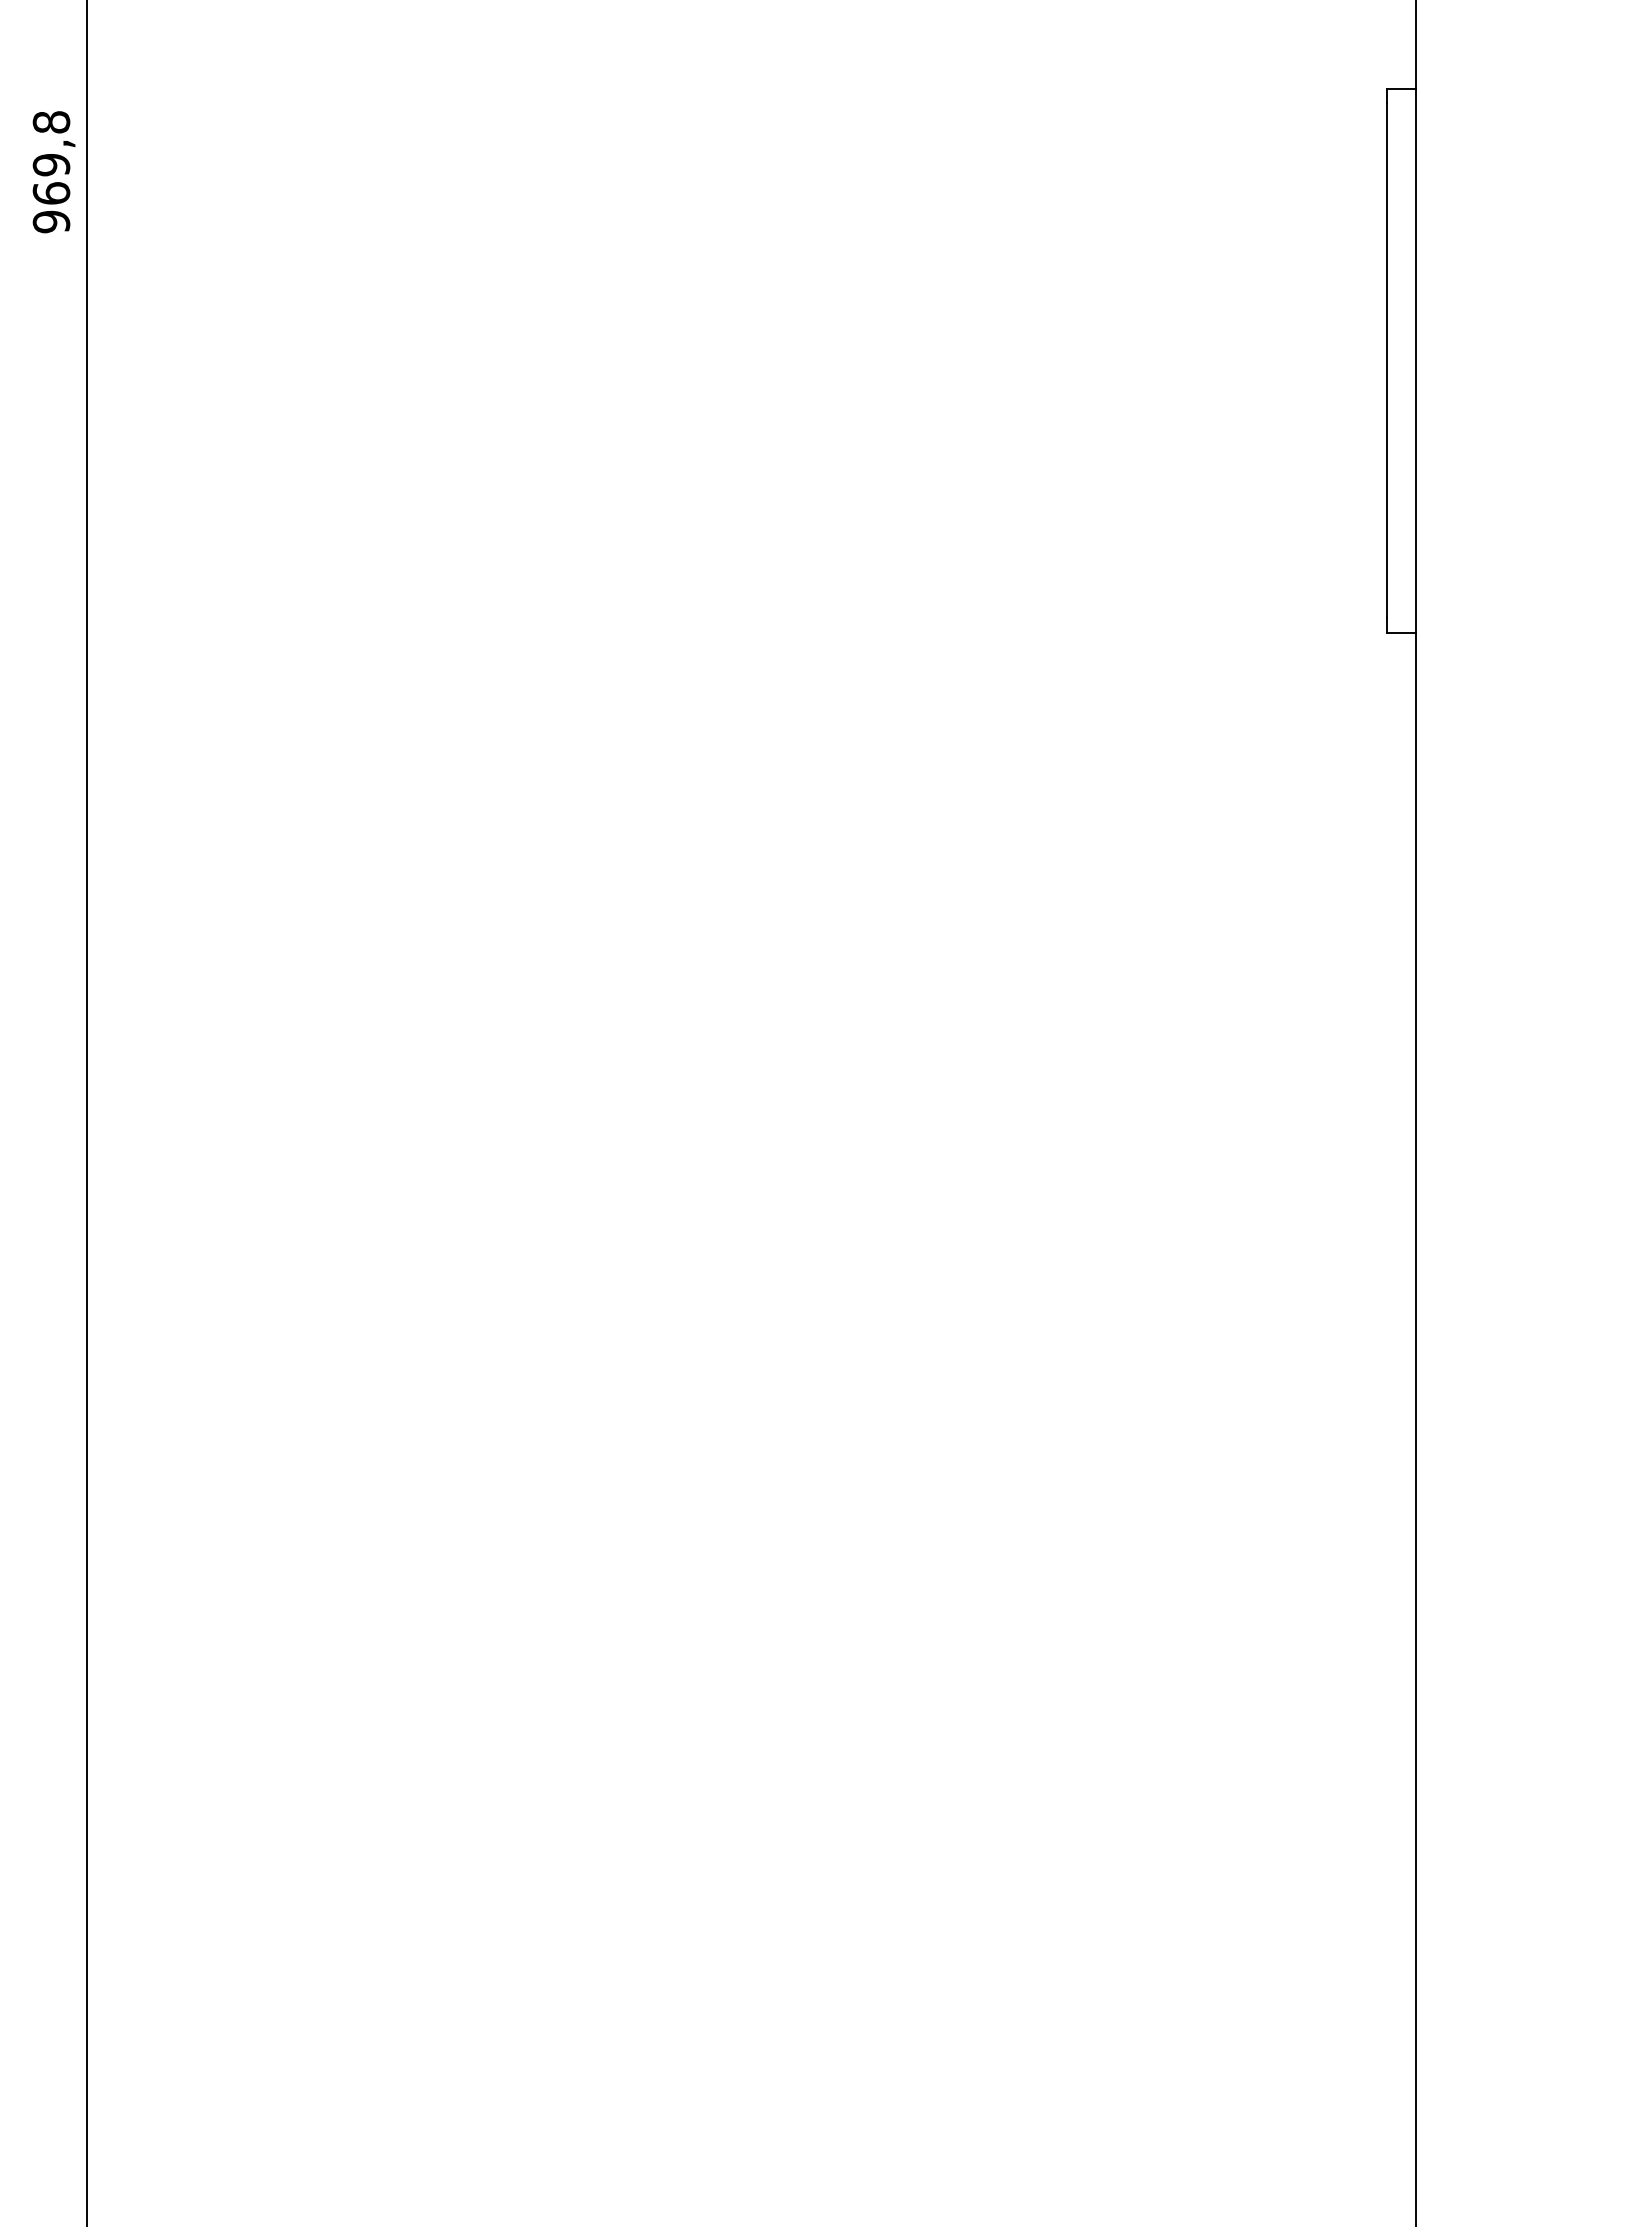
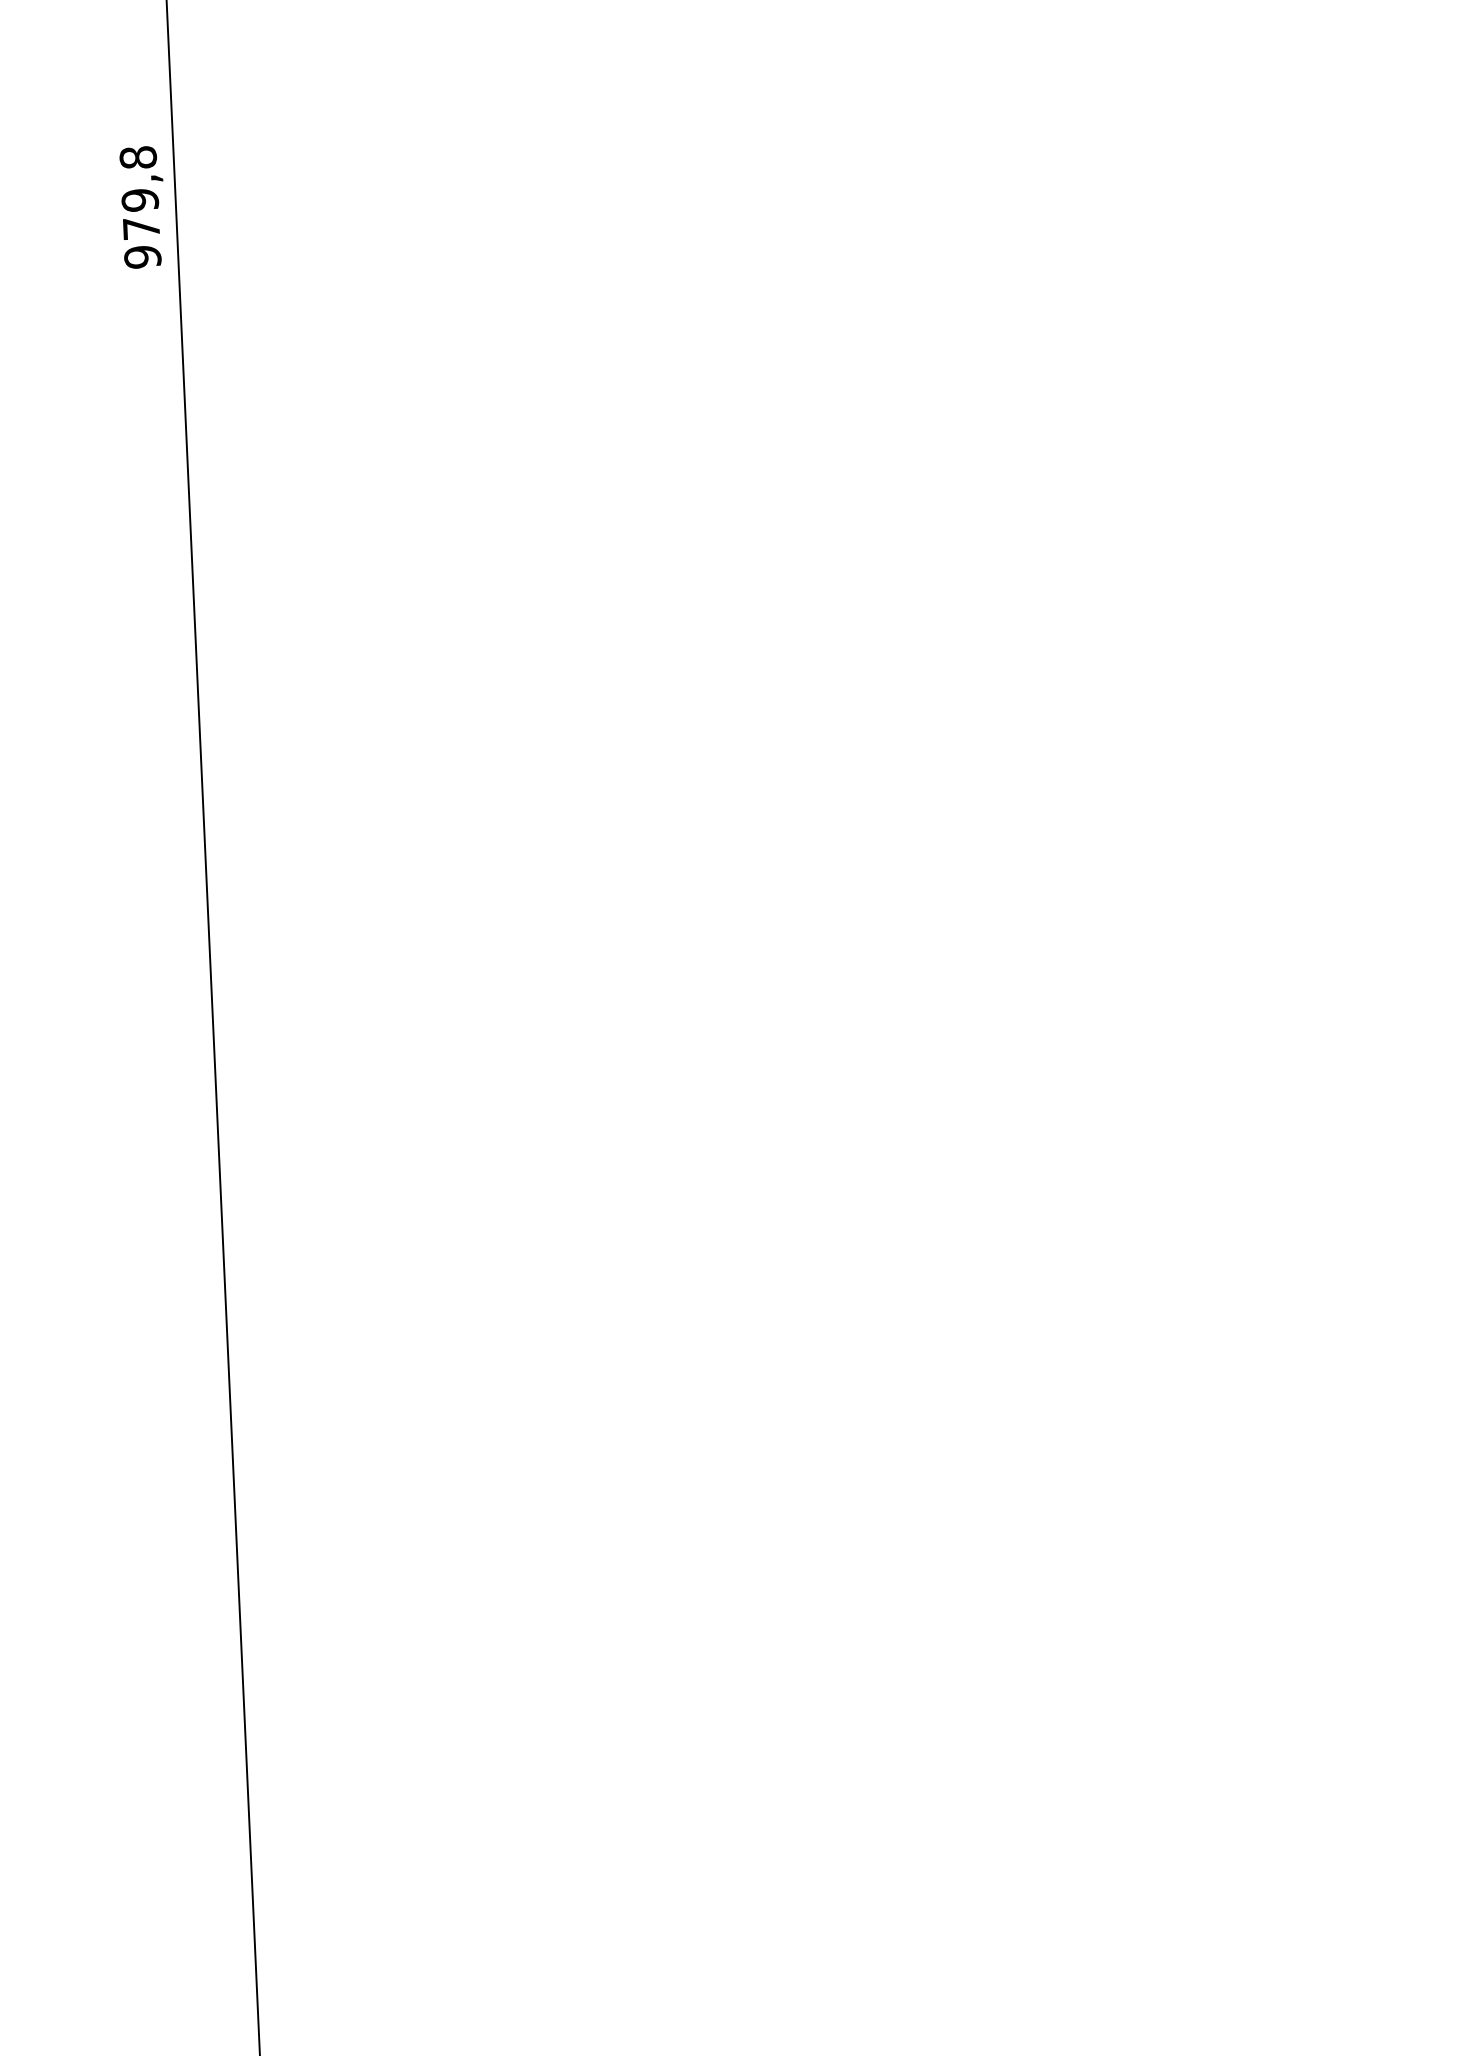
text: (51, 193) -> (141, 228), 969,8 -> 979,8

